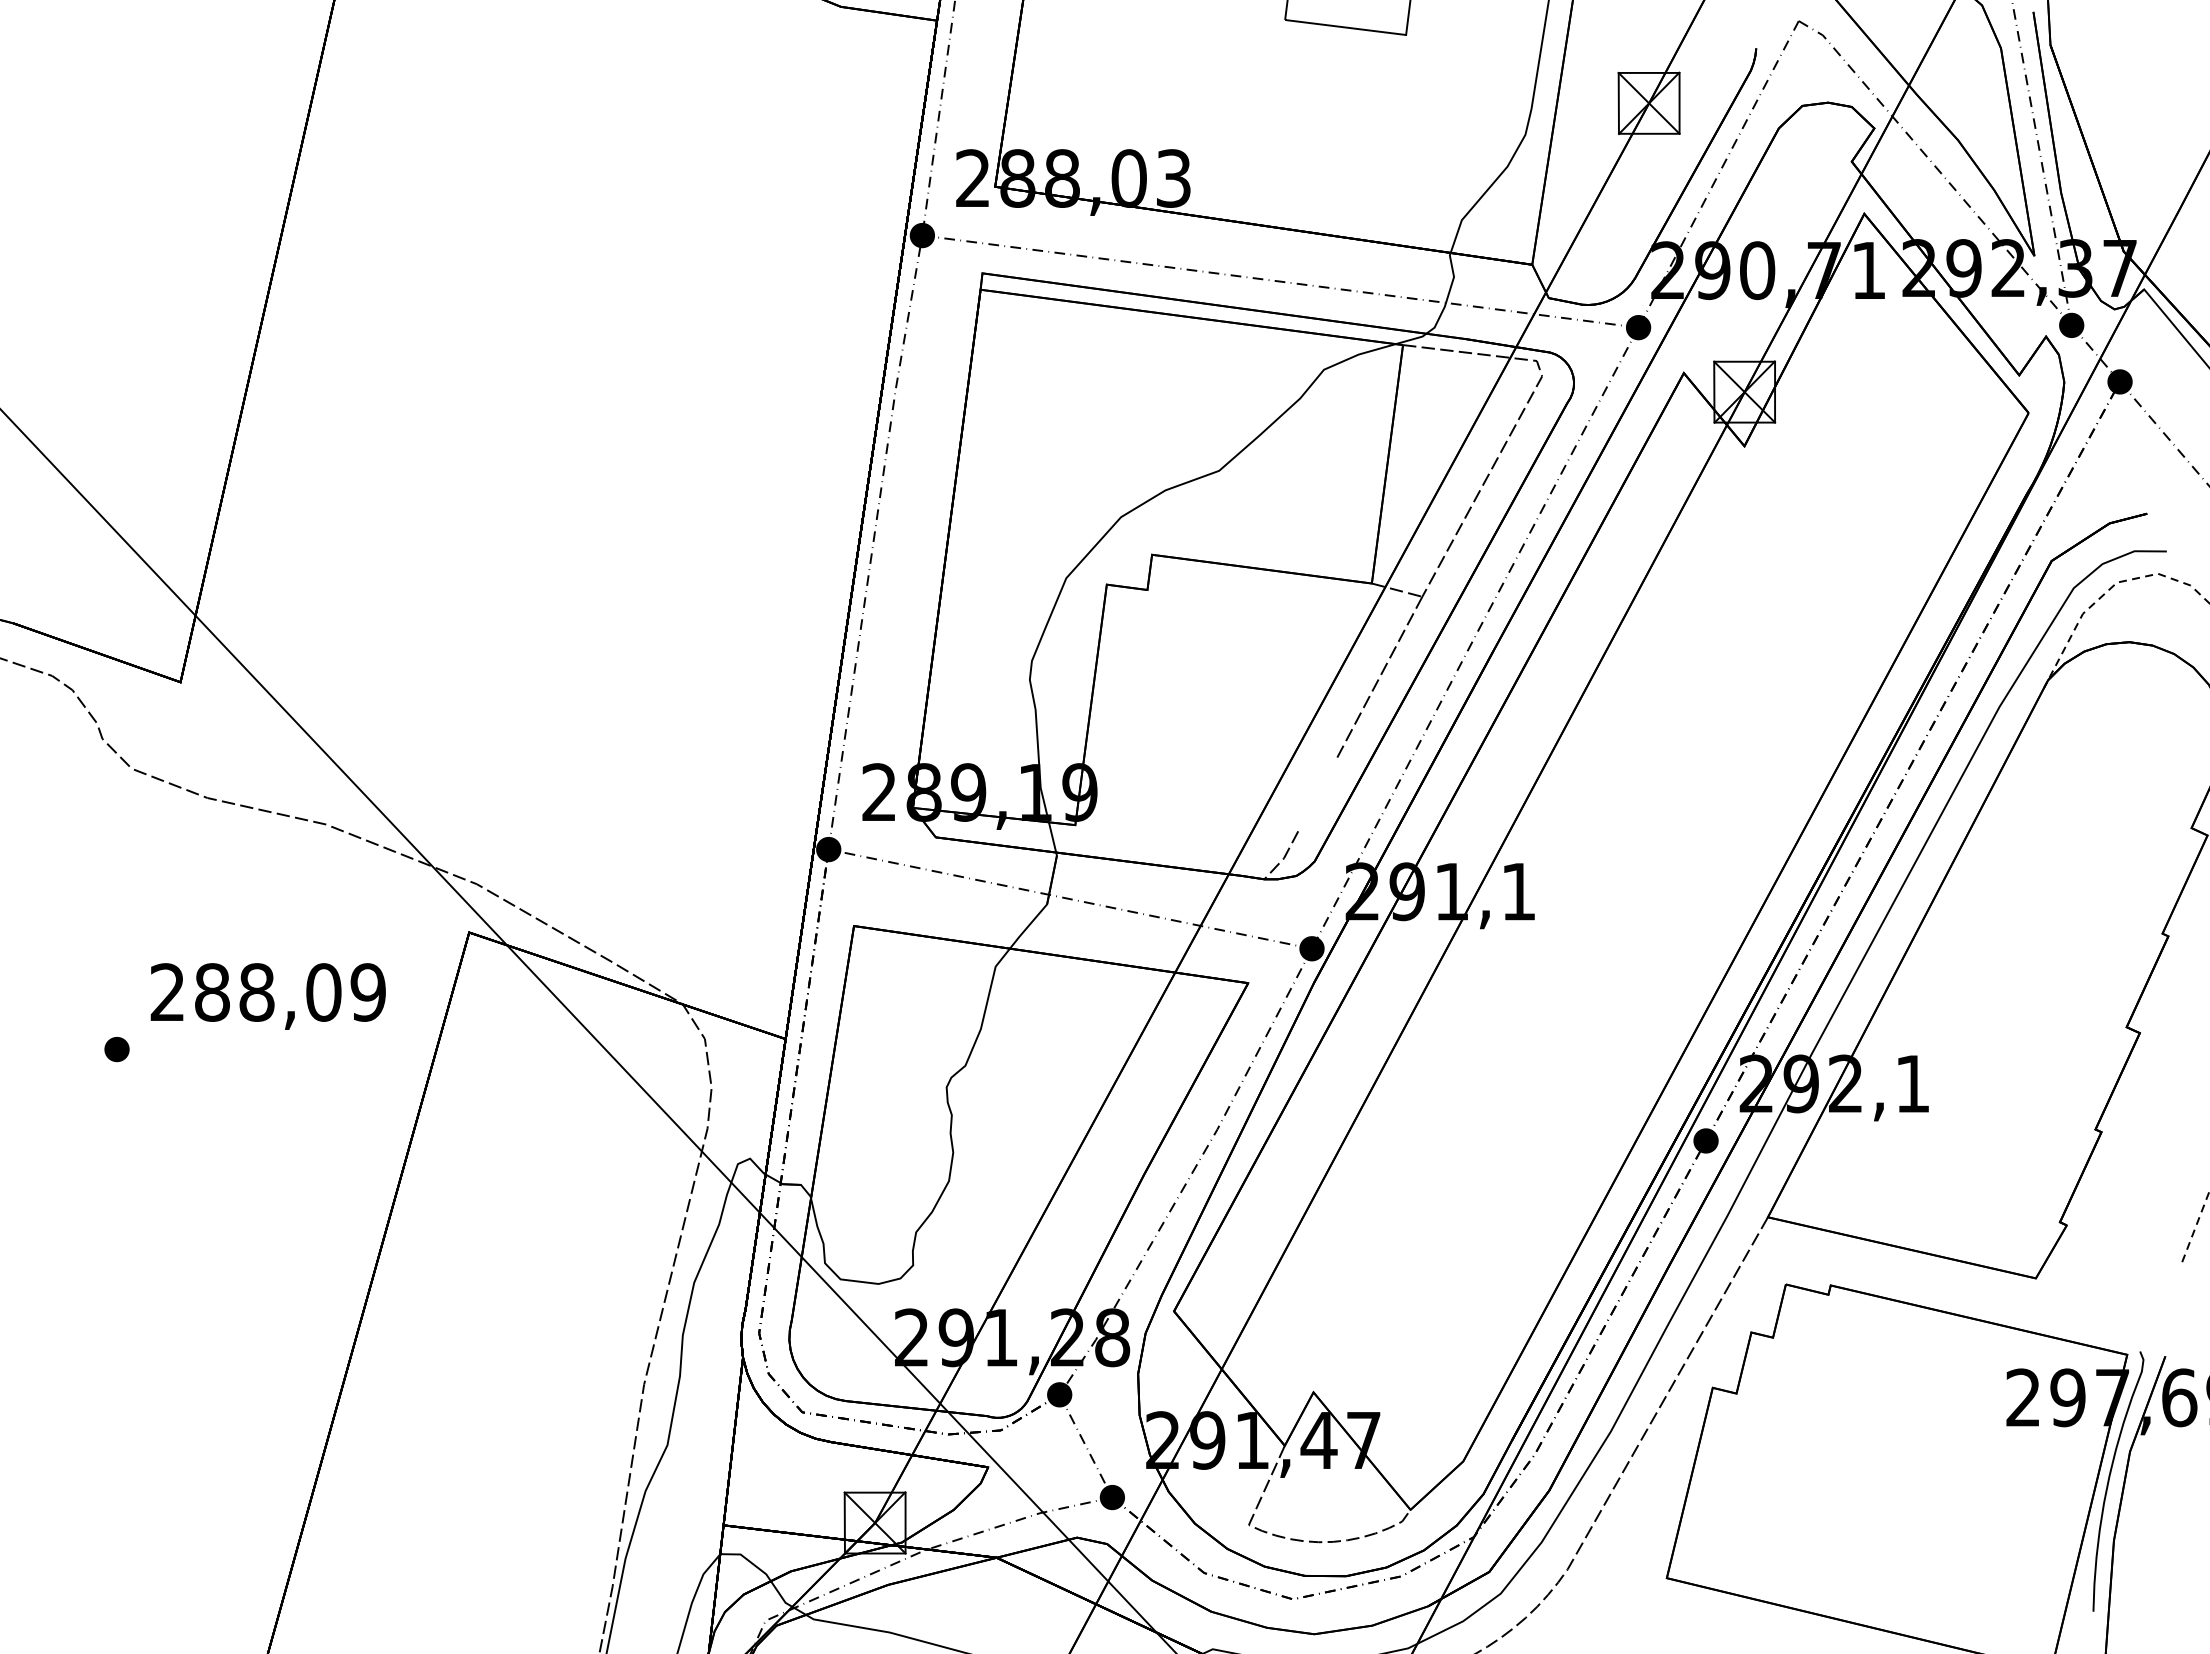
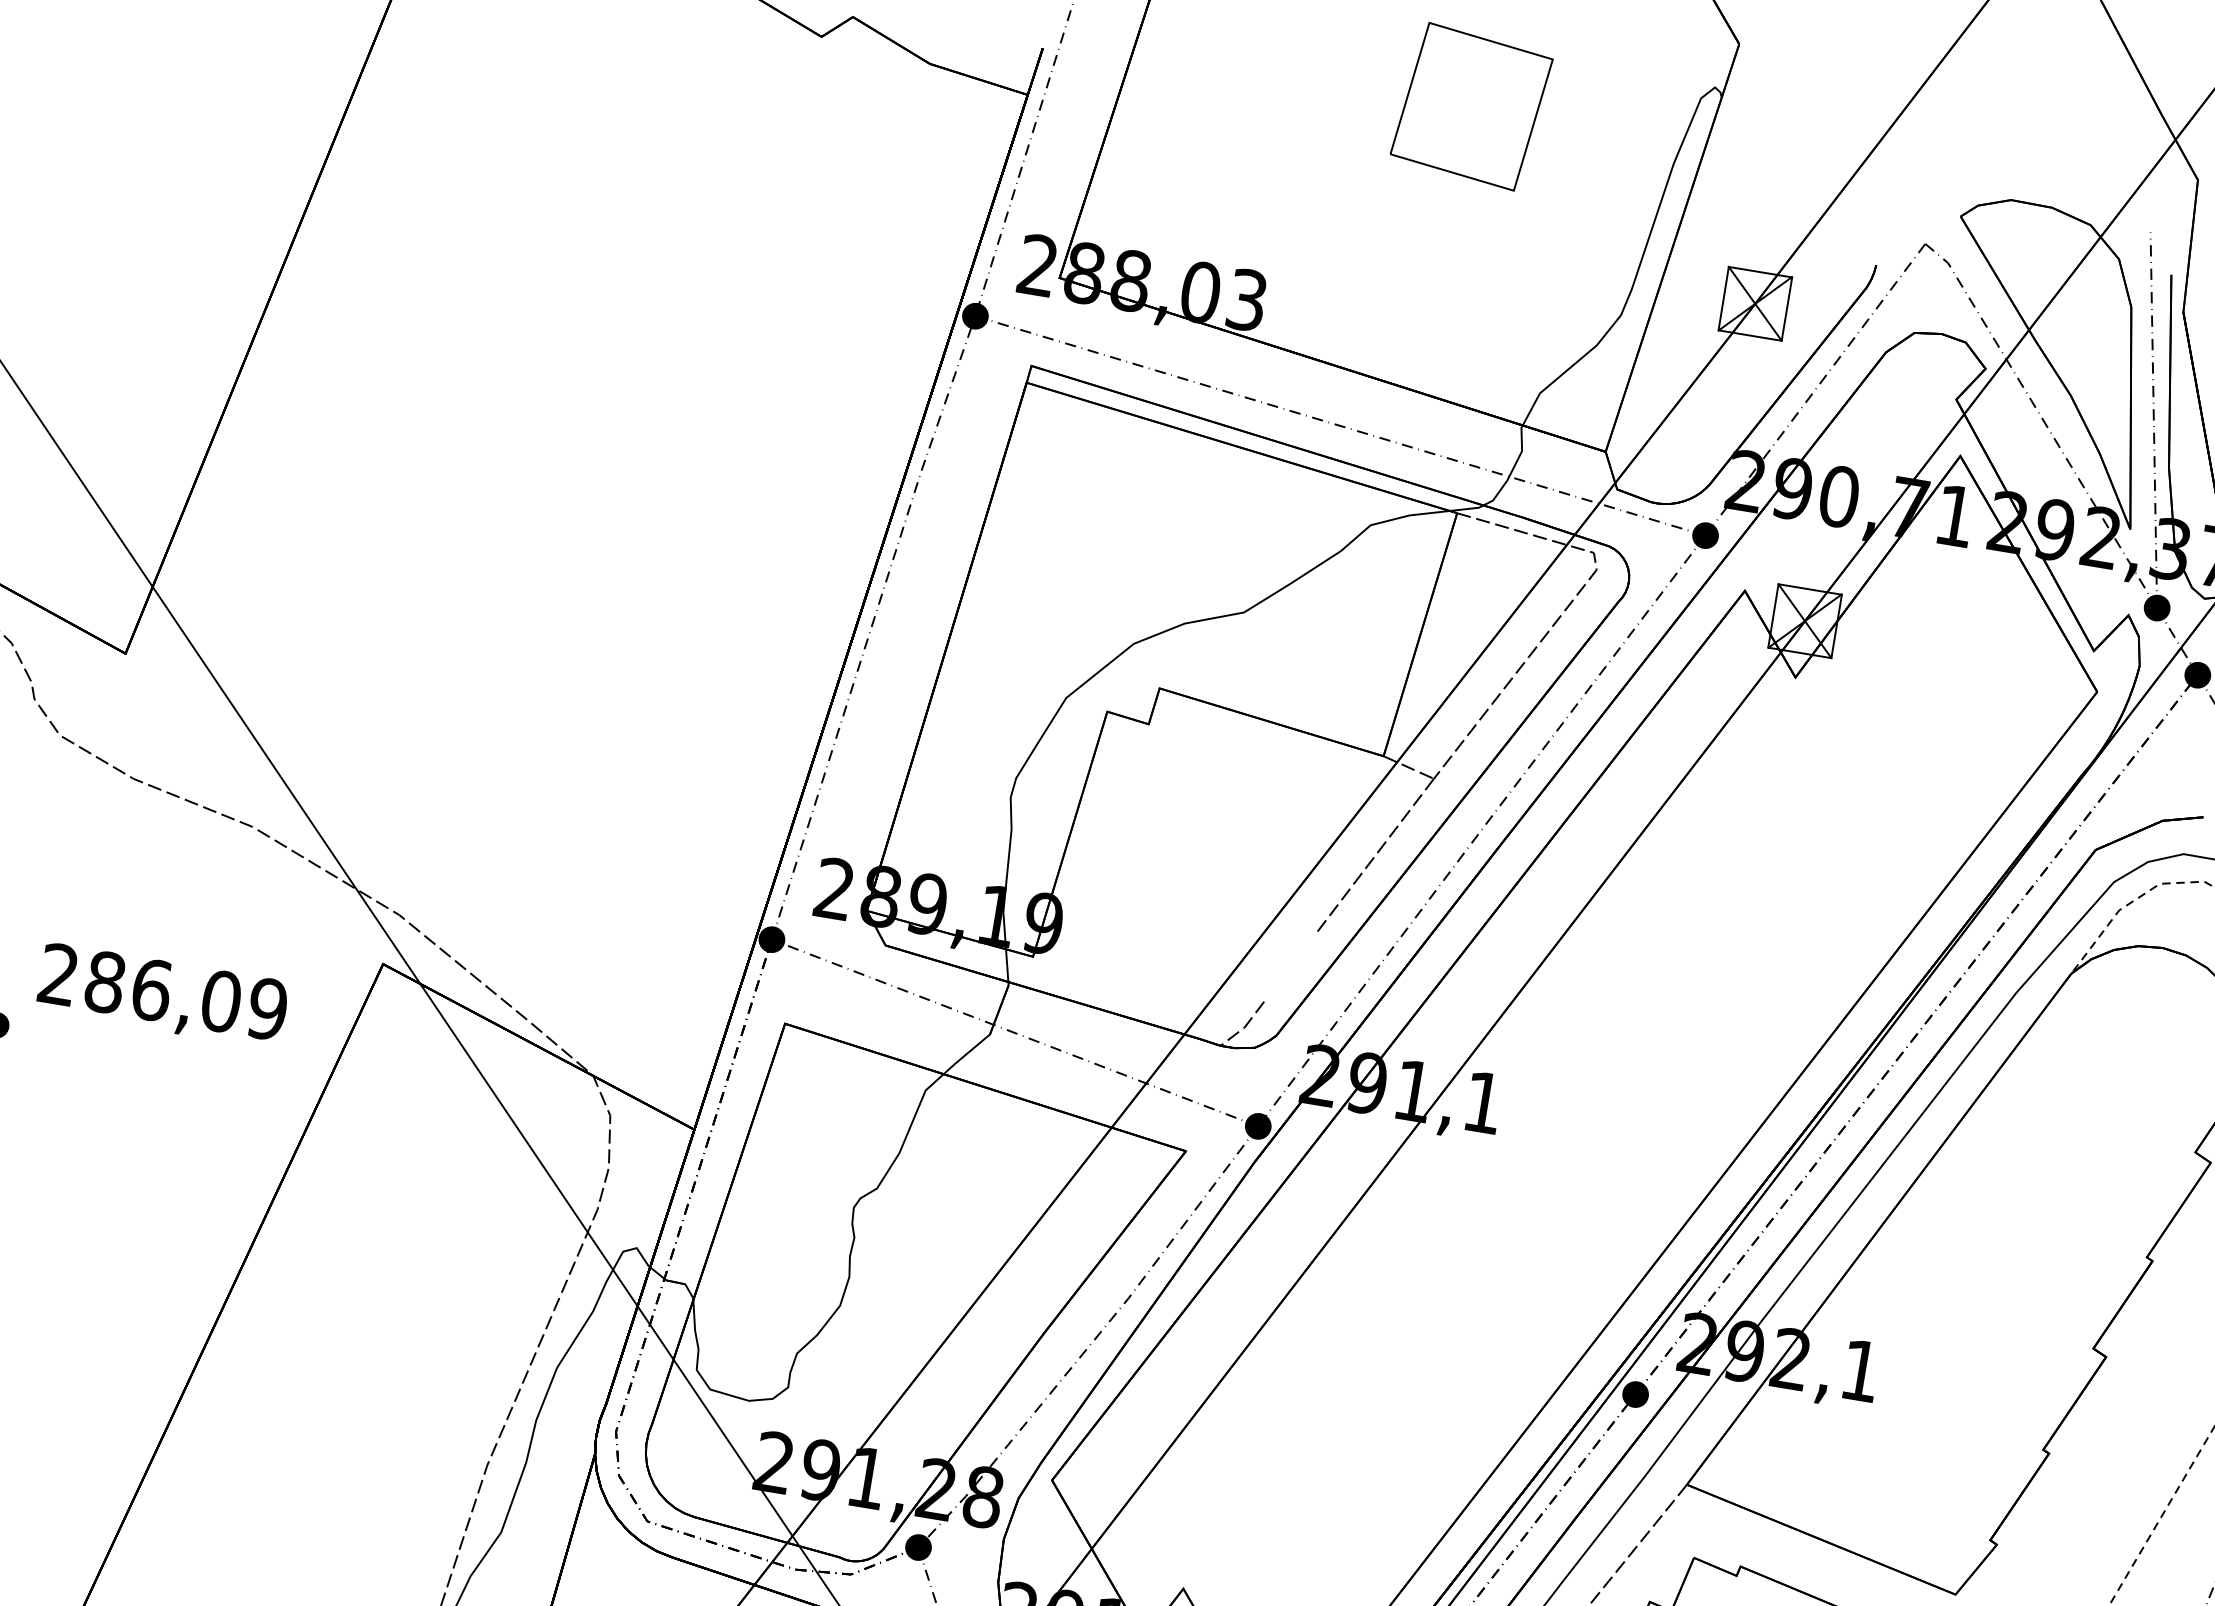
text: (256, 992) -> (151, 989), 288,09 -> 286,09

